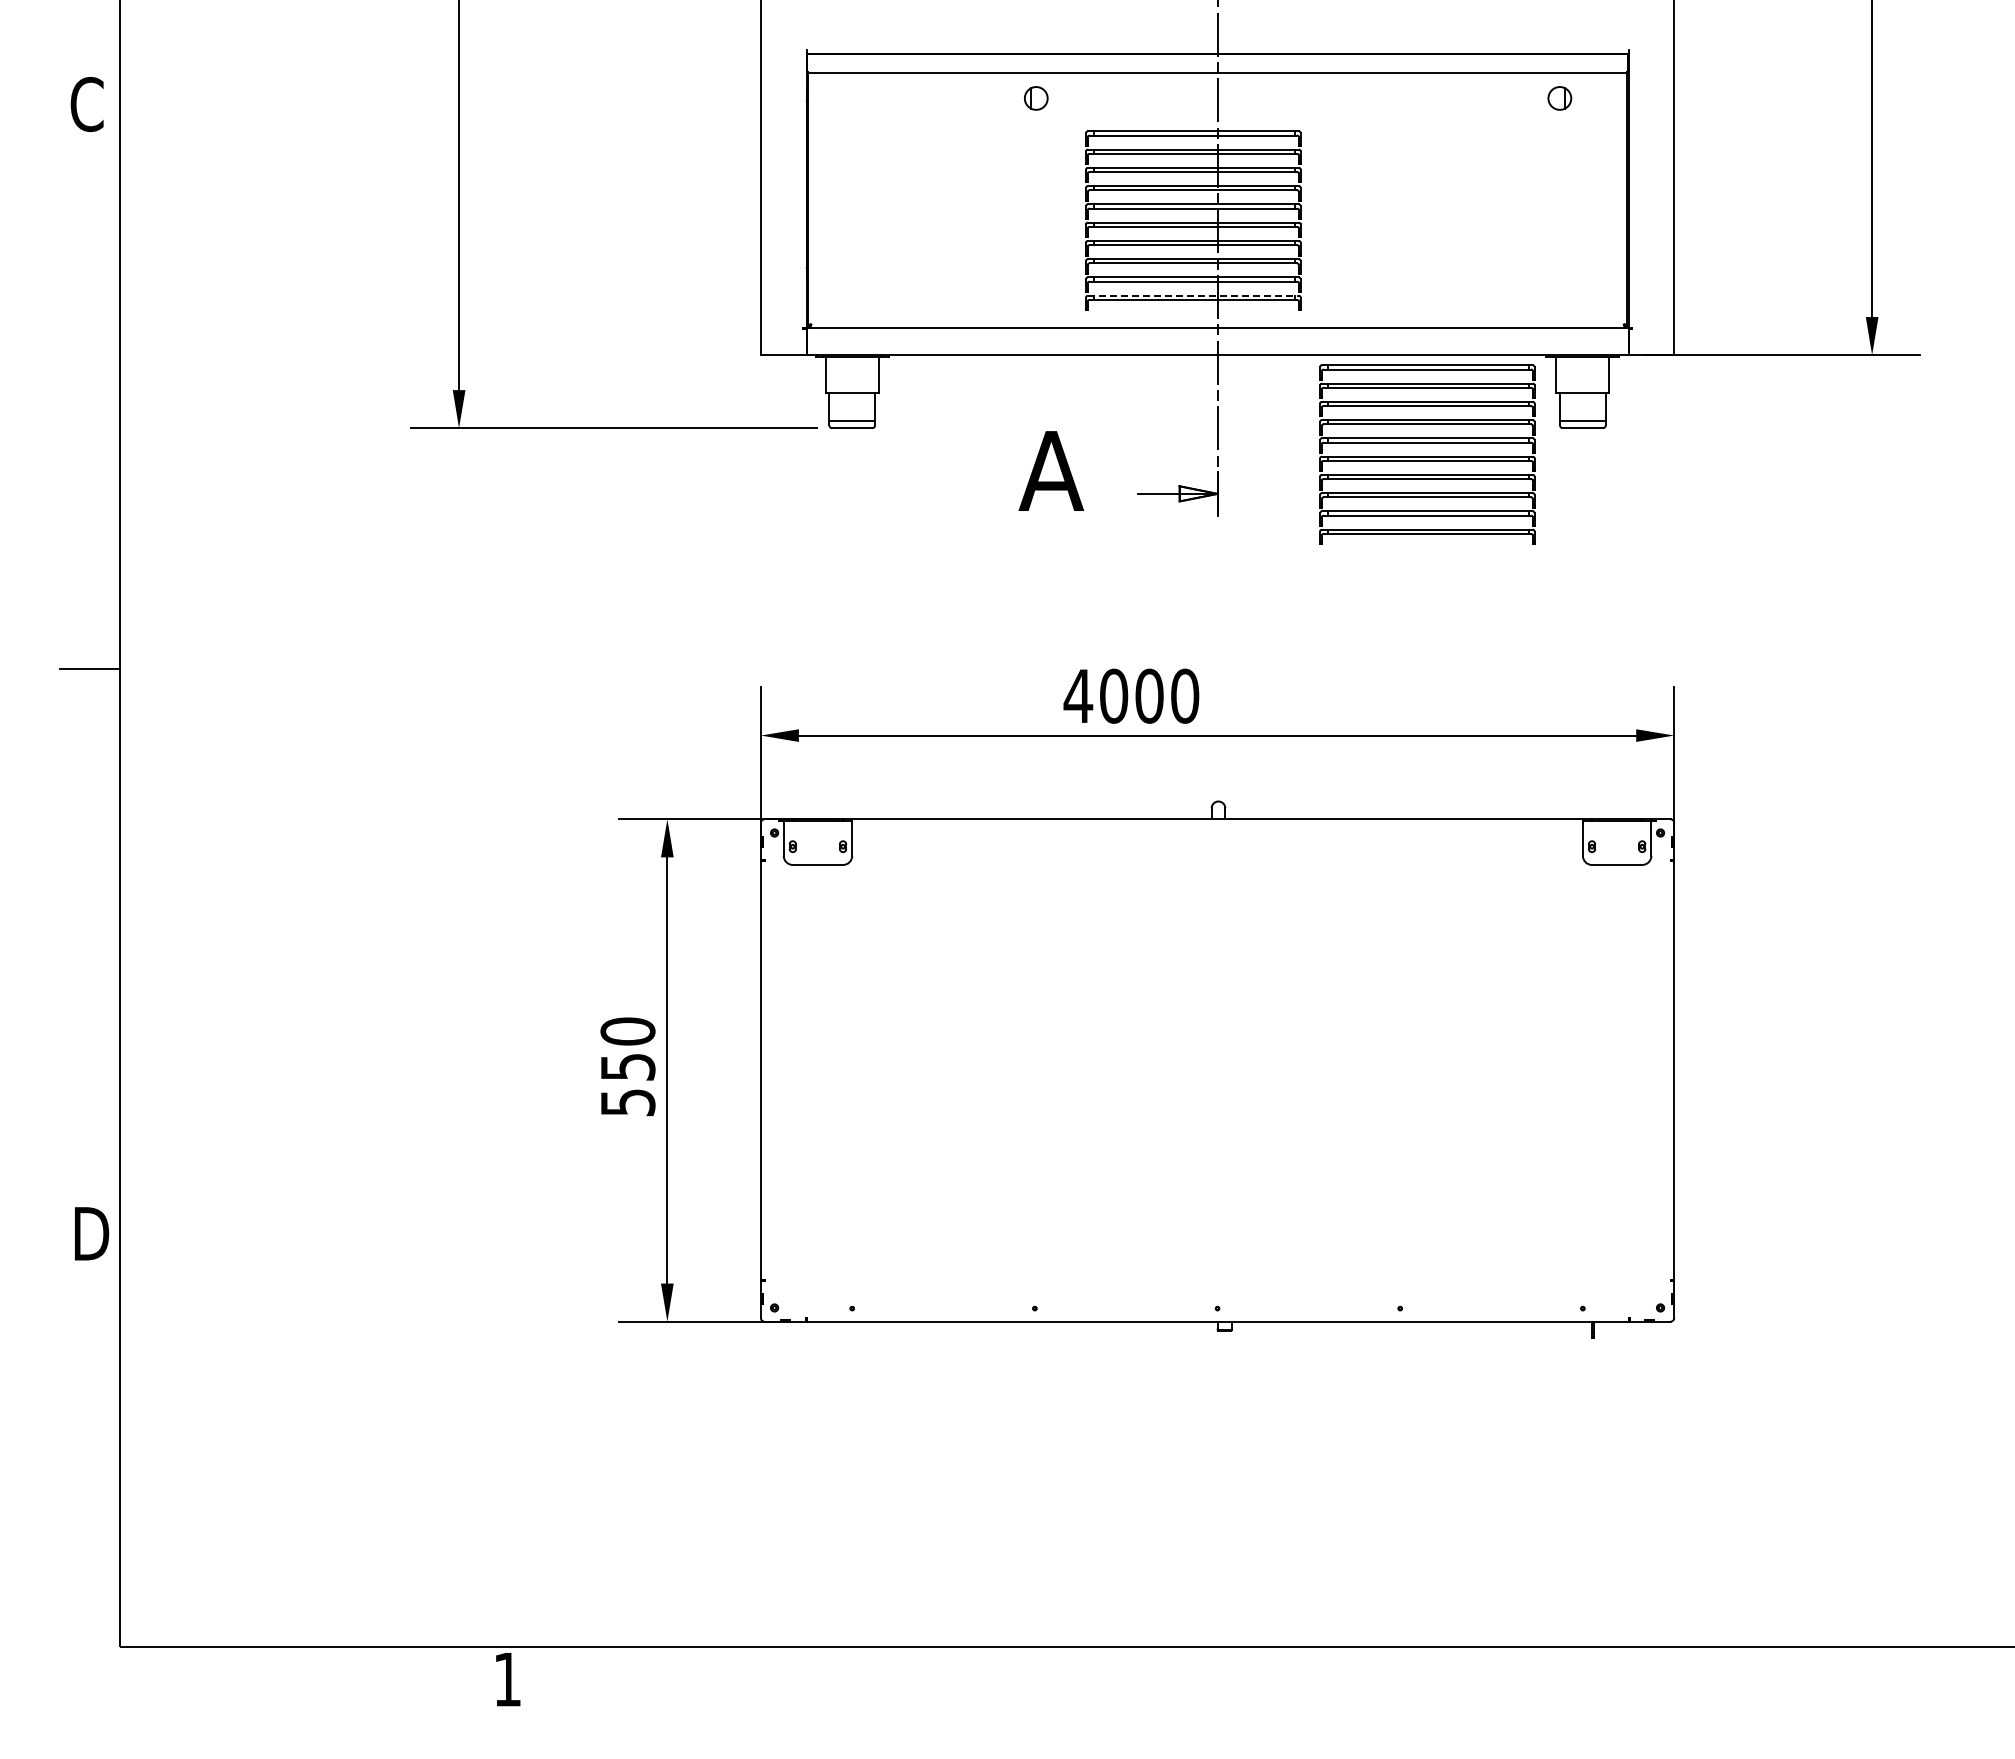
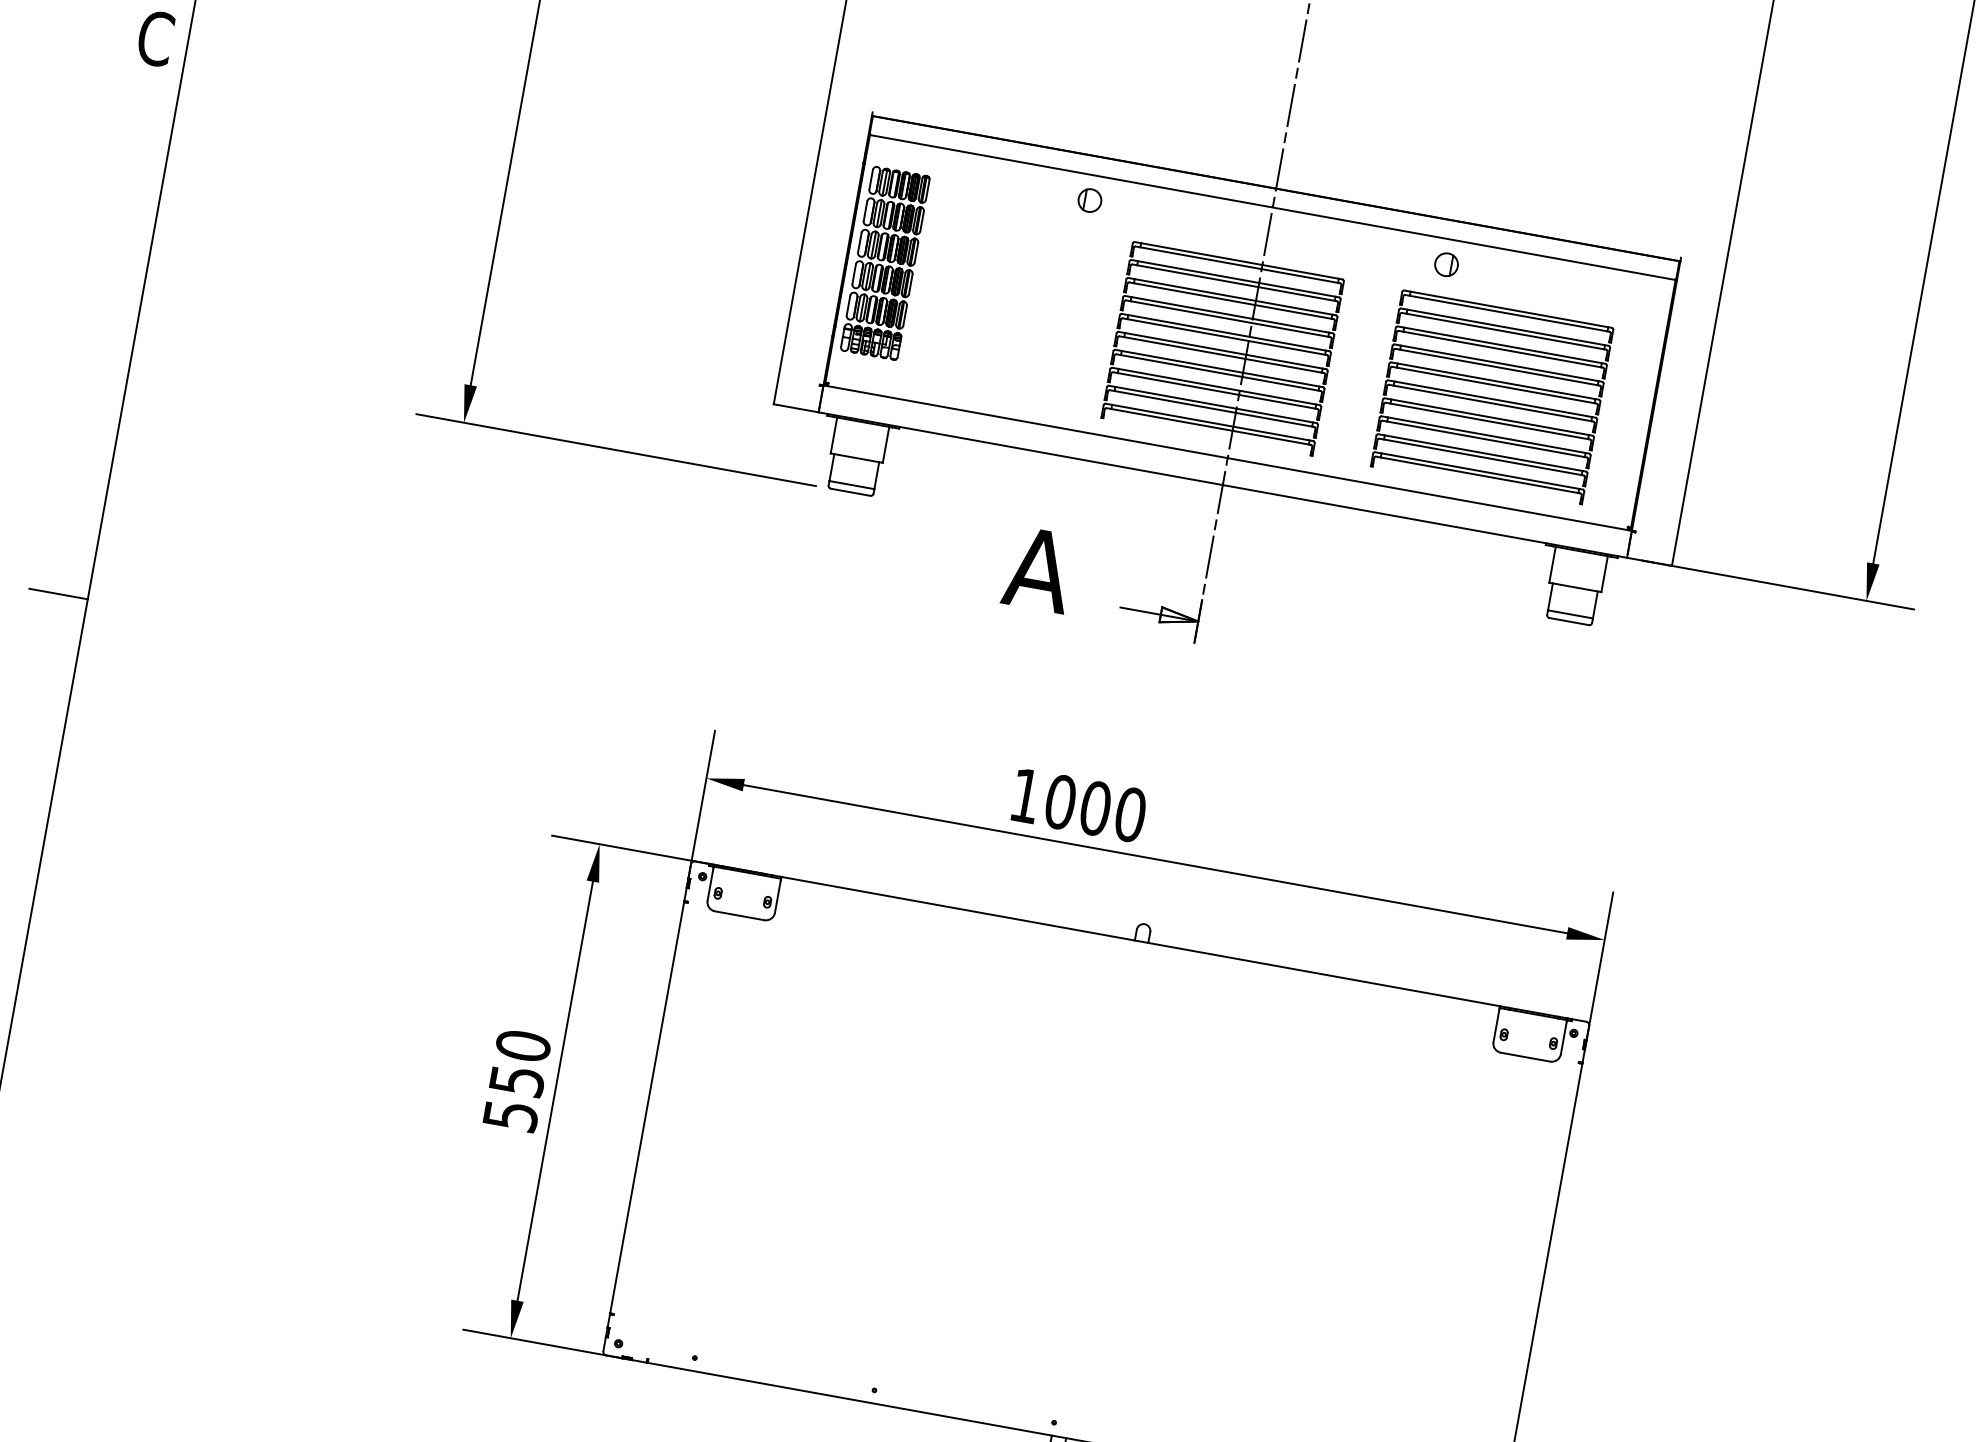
part: (1559, 98) -> (1446, 264), moved
part: (845, 196) -> (885, 263), added
line: (1193, 295) -> (1209, 422), dashed -> solid
part: (1427, 454) -> (1492, 396), moved
text: (1078, 695) -> (1025, 795), 4000 -> 1000

